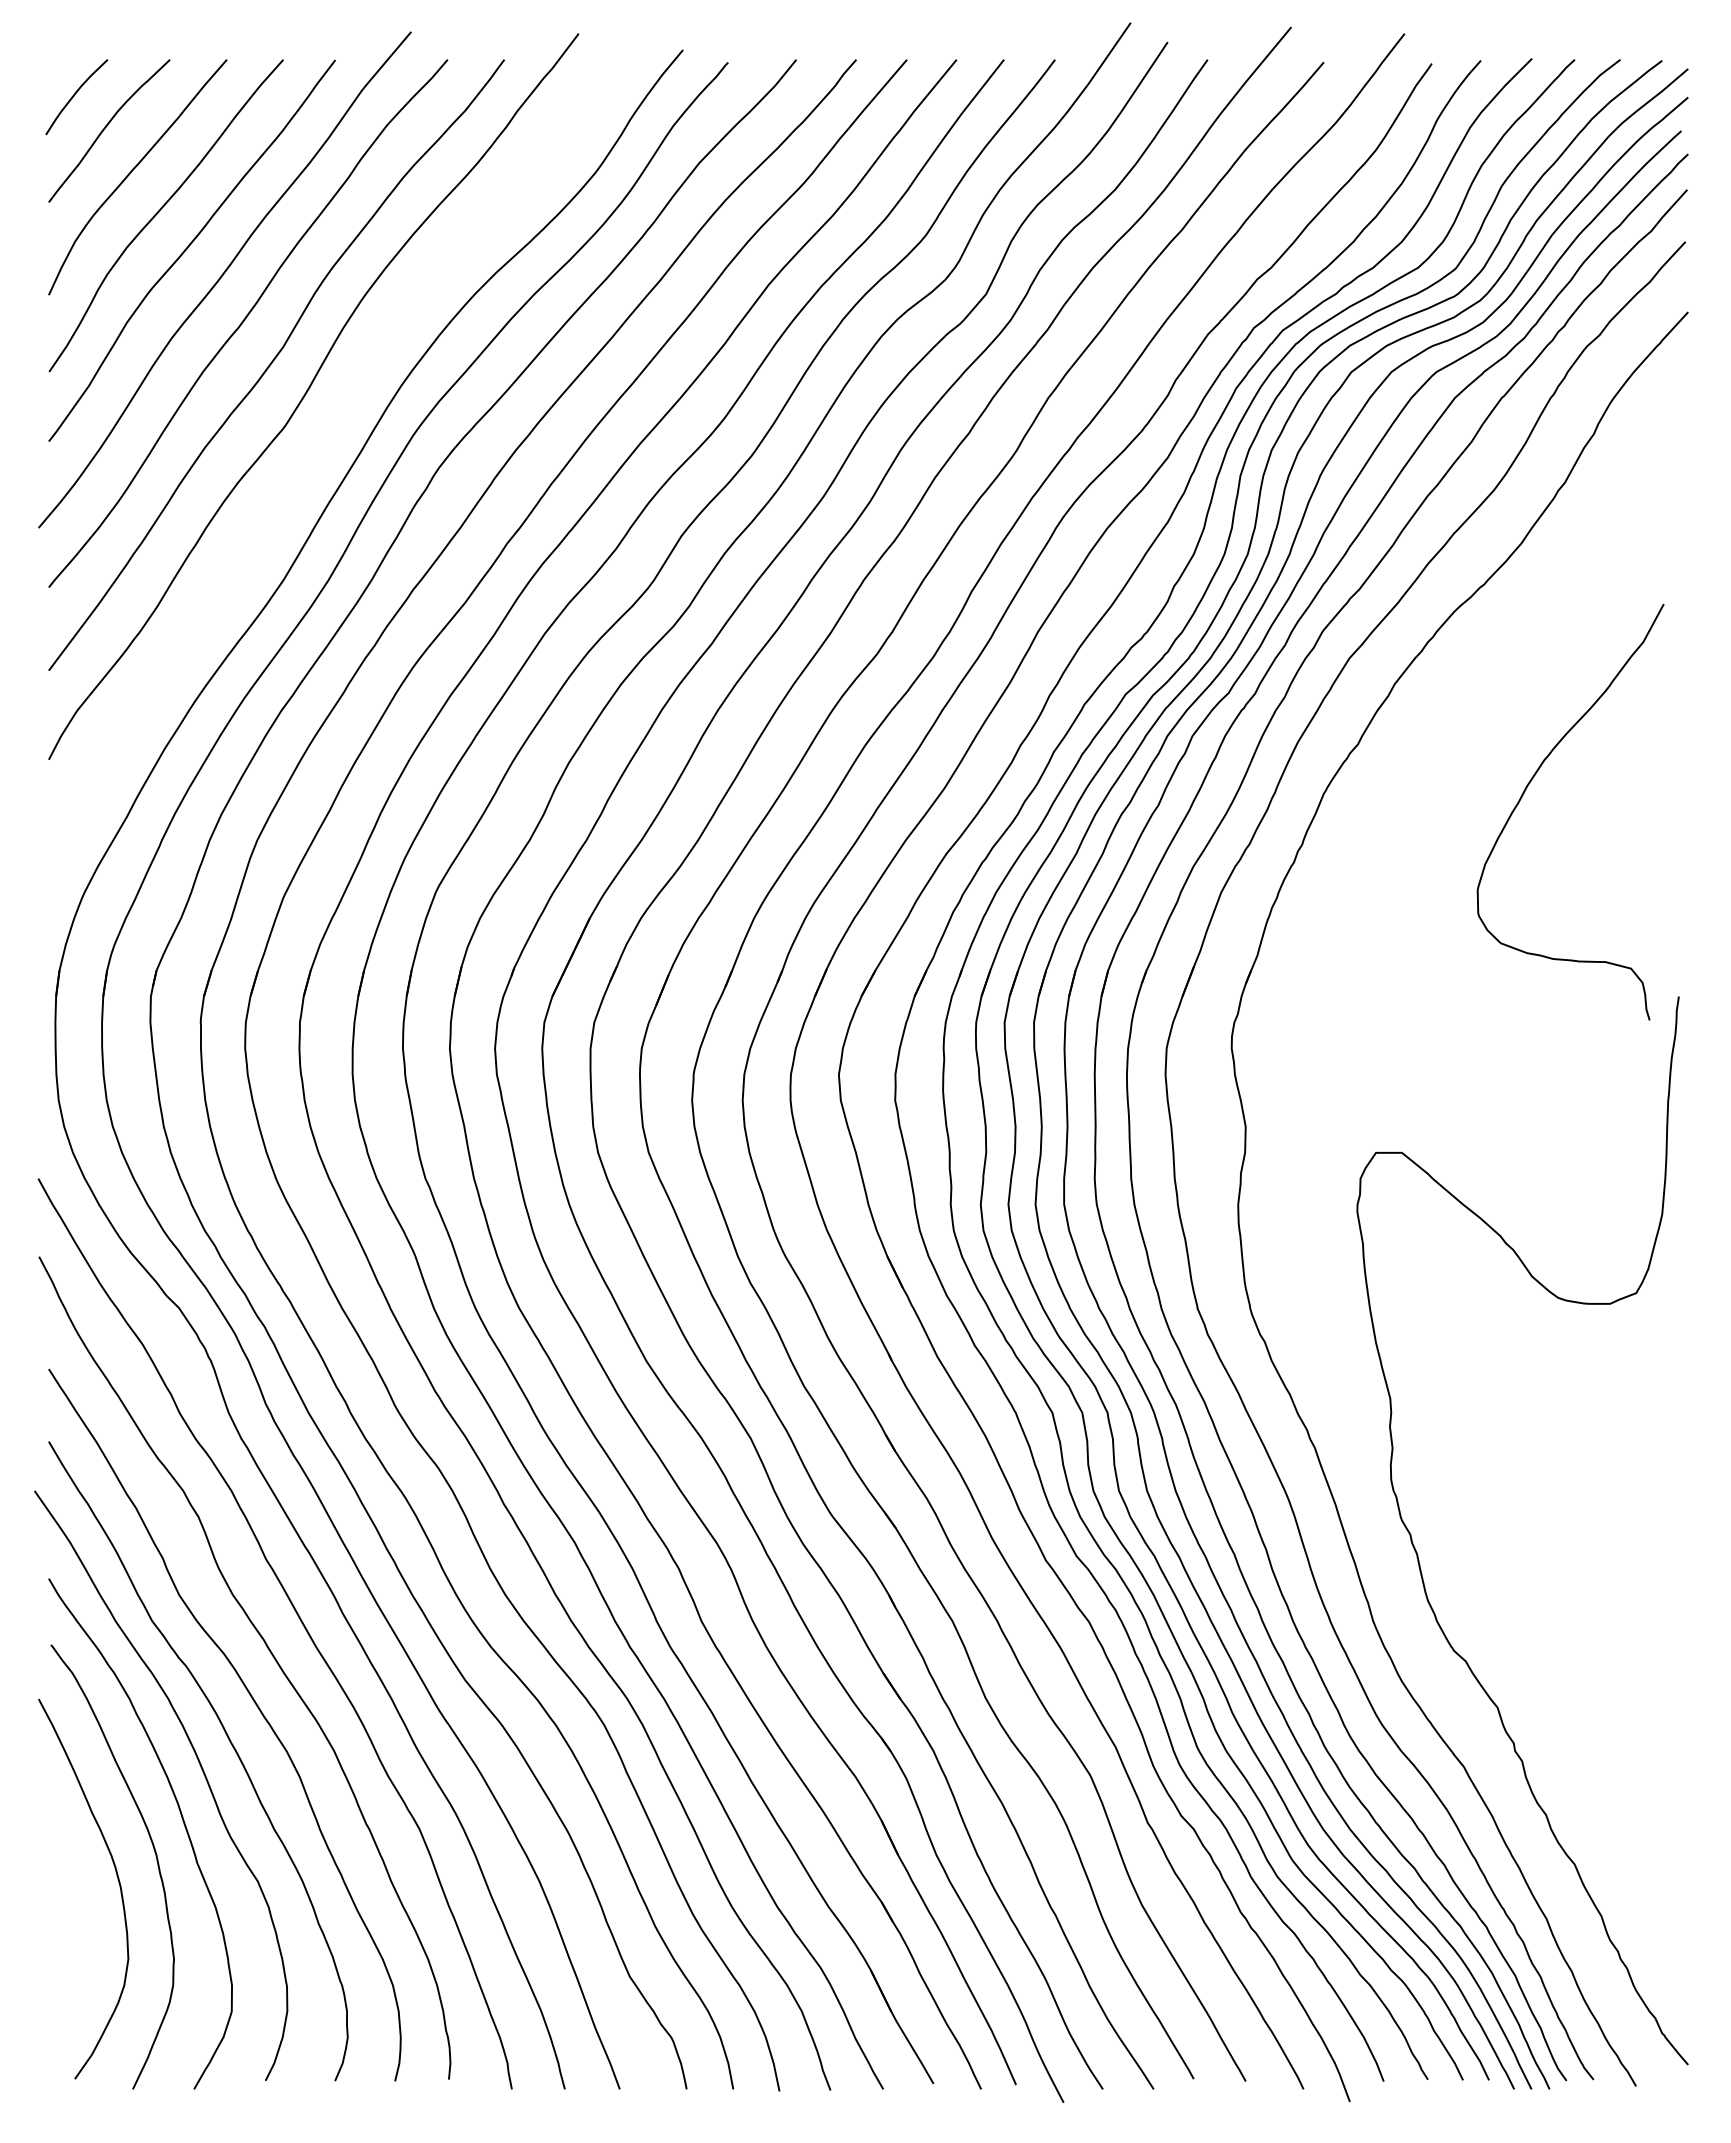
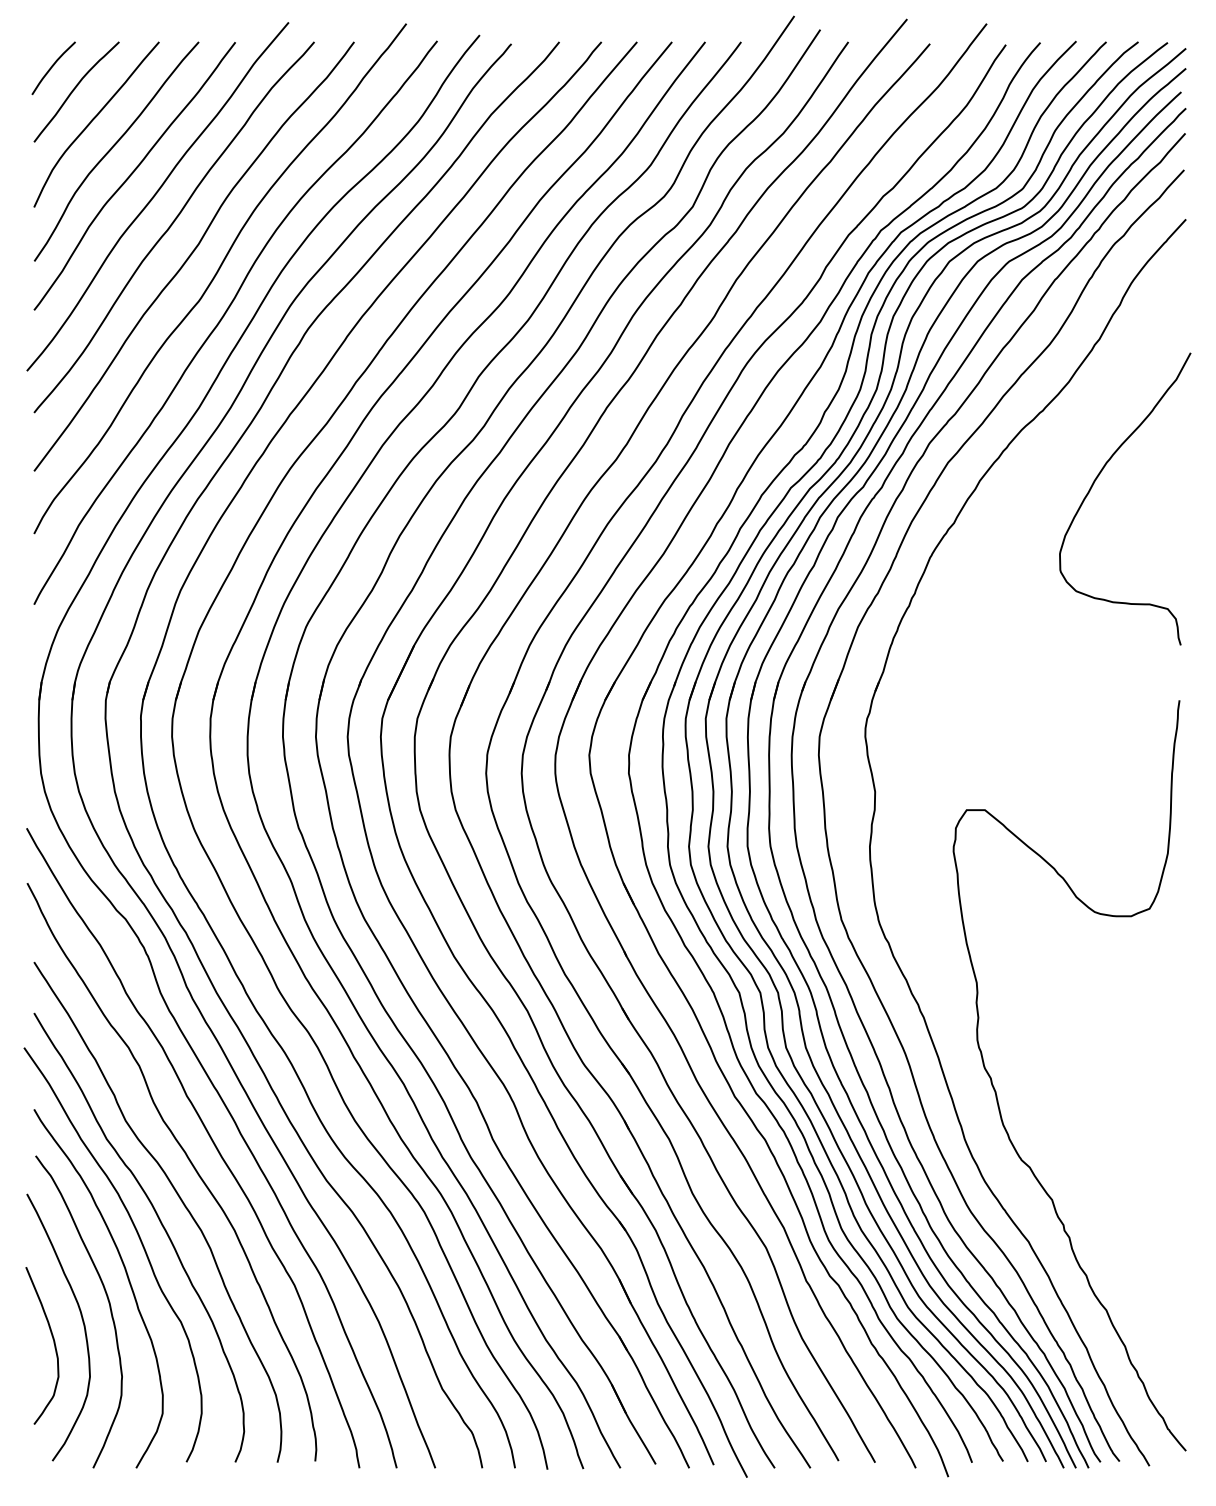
curve: (320, 448) -> (225, 315), added
curve: (1530, 783) -> (1097, 478), moved
curve: (76, 1910) -> (53, 1342), added

